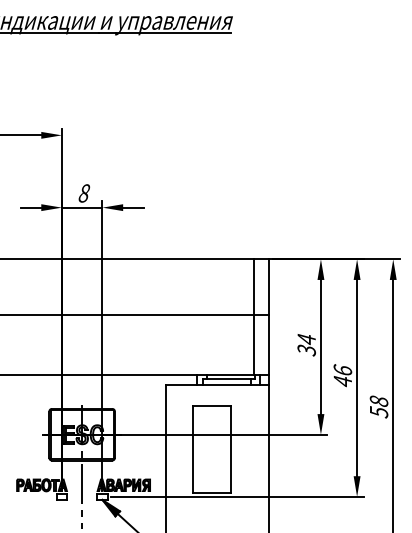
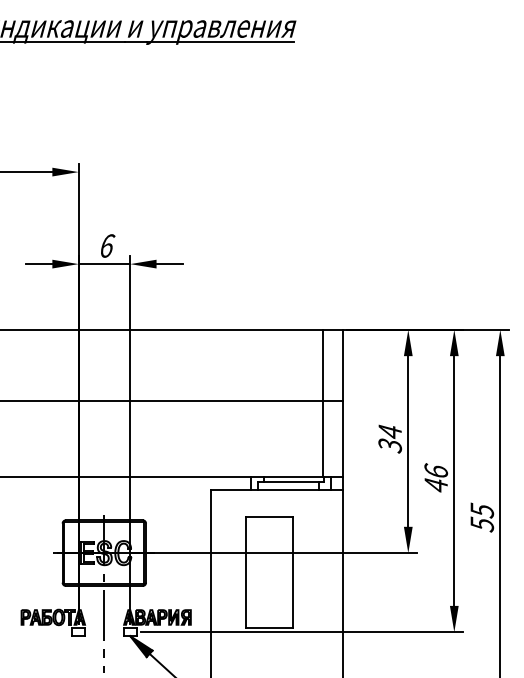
text: (84, 193) -> (107, 246), 8 -> 6
text: (378, 401) -> (481, 510), 58 -> 55

